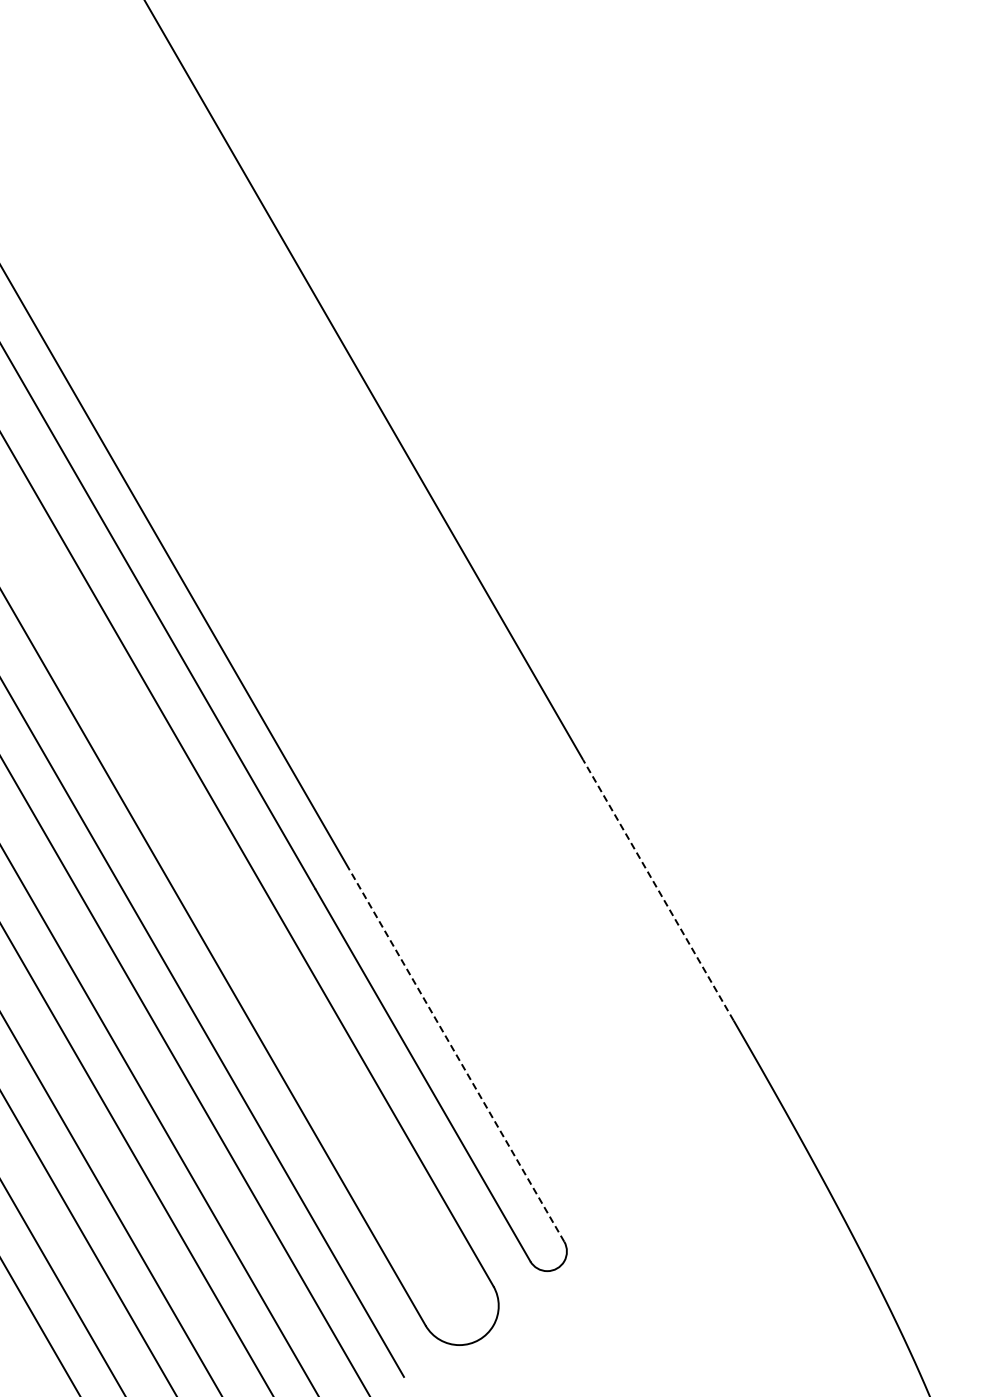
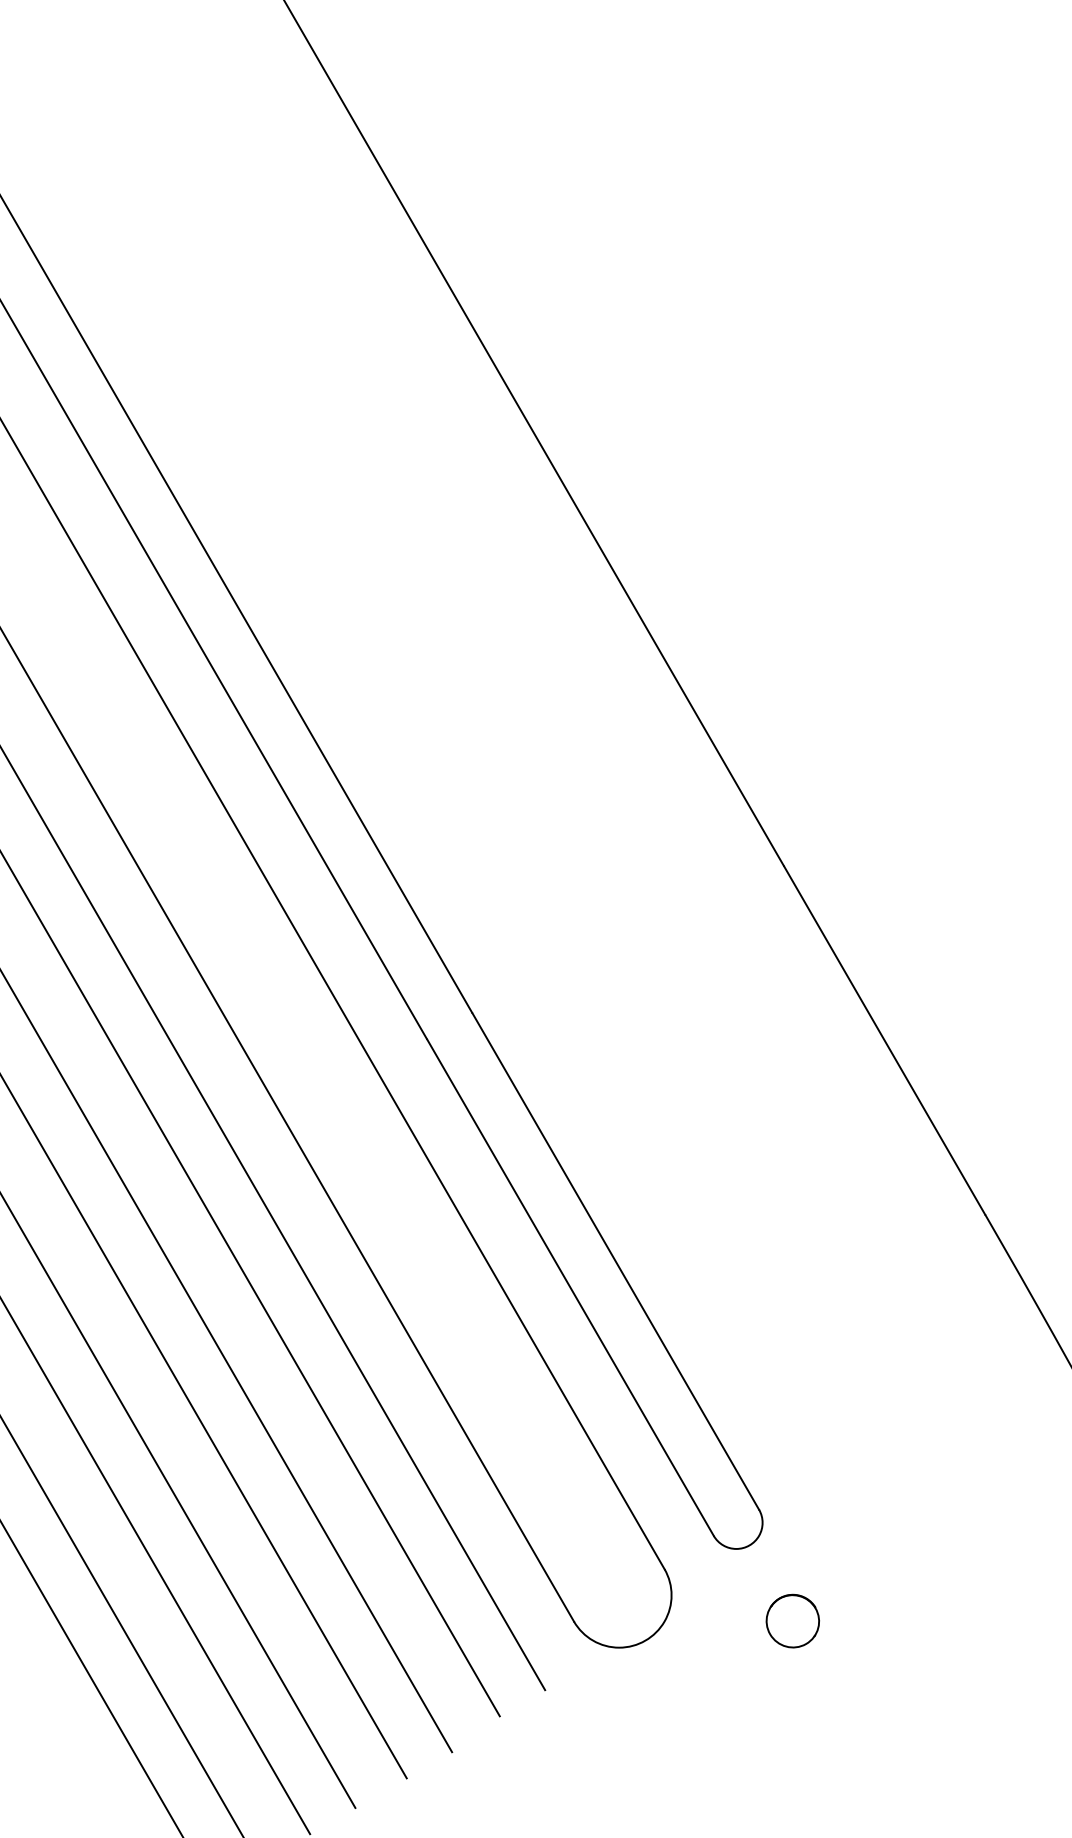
line: (658, 890) -> (884, 1040), dashed -> solid
line: (456, 1055) -> (615, 1261), dashed -> solid
part: (589, 1324) -> (792, 1620), added

